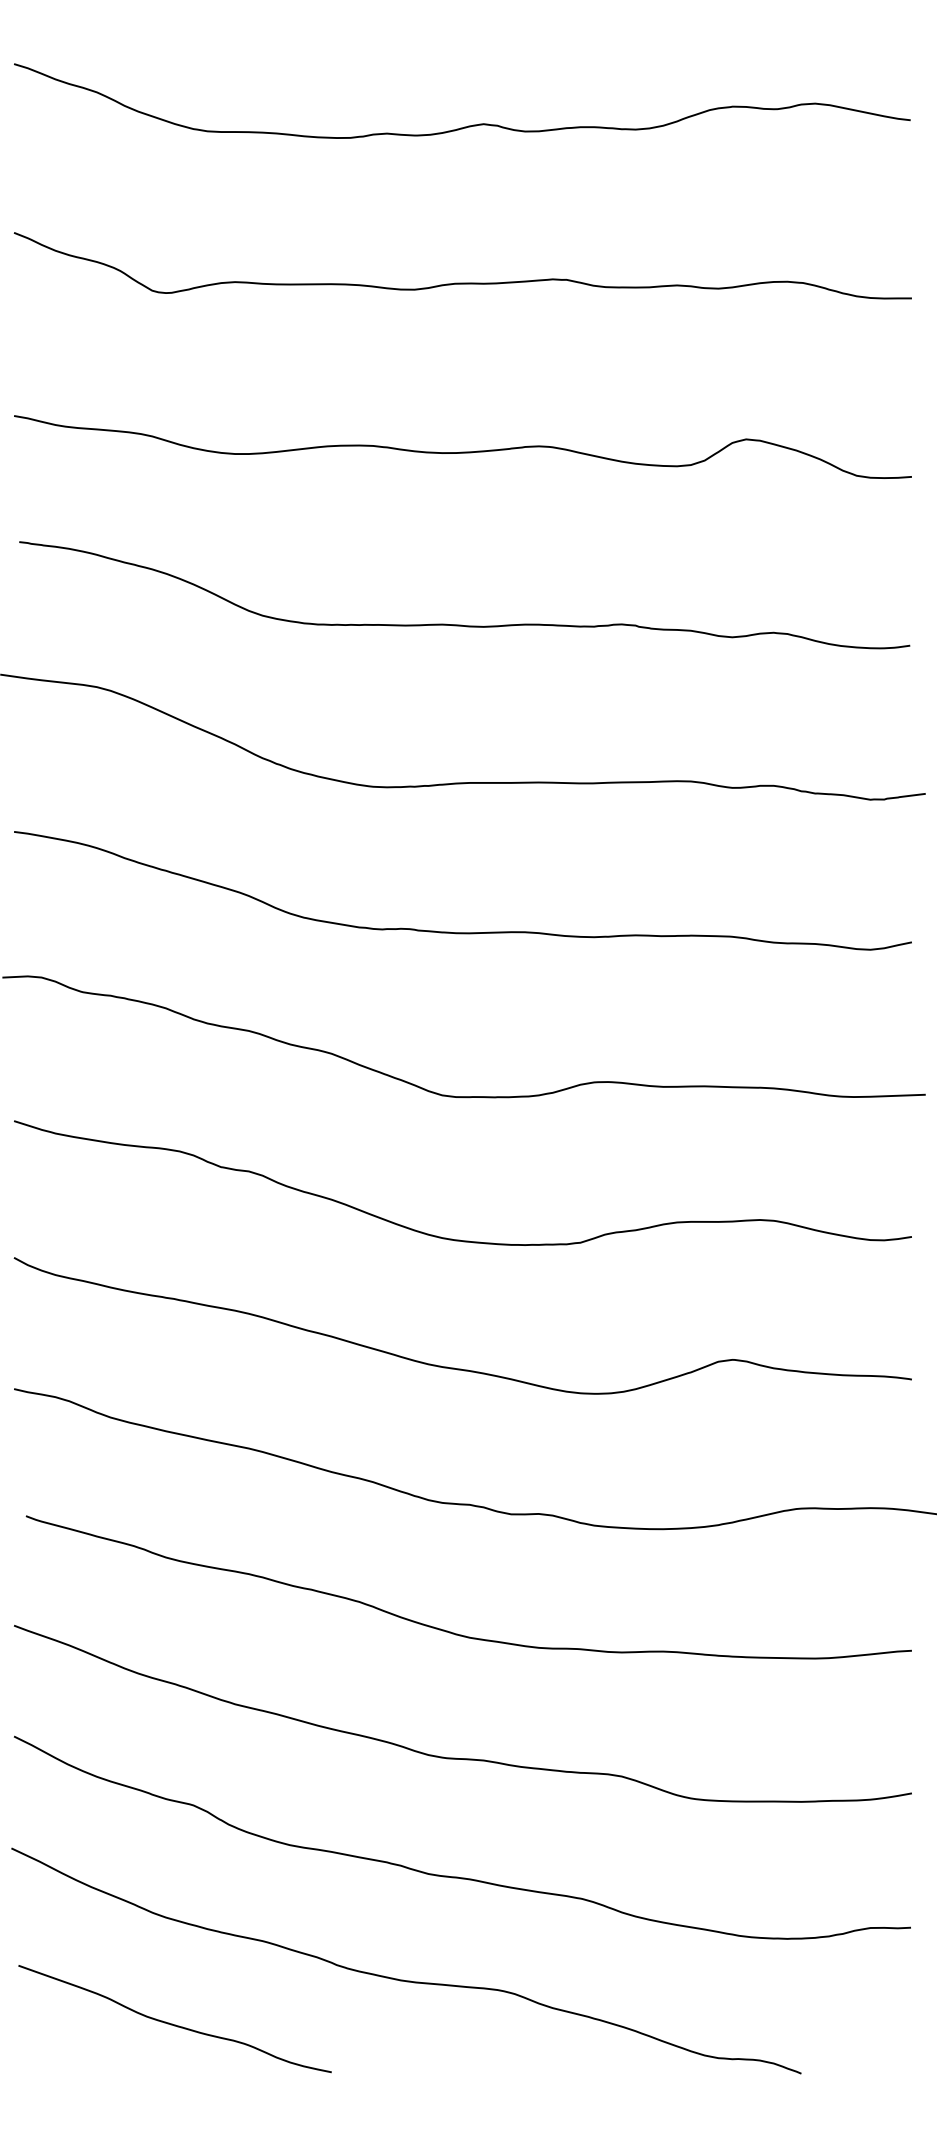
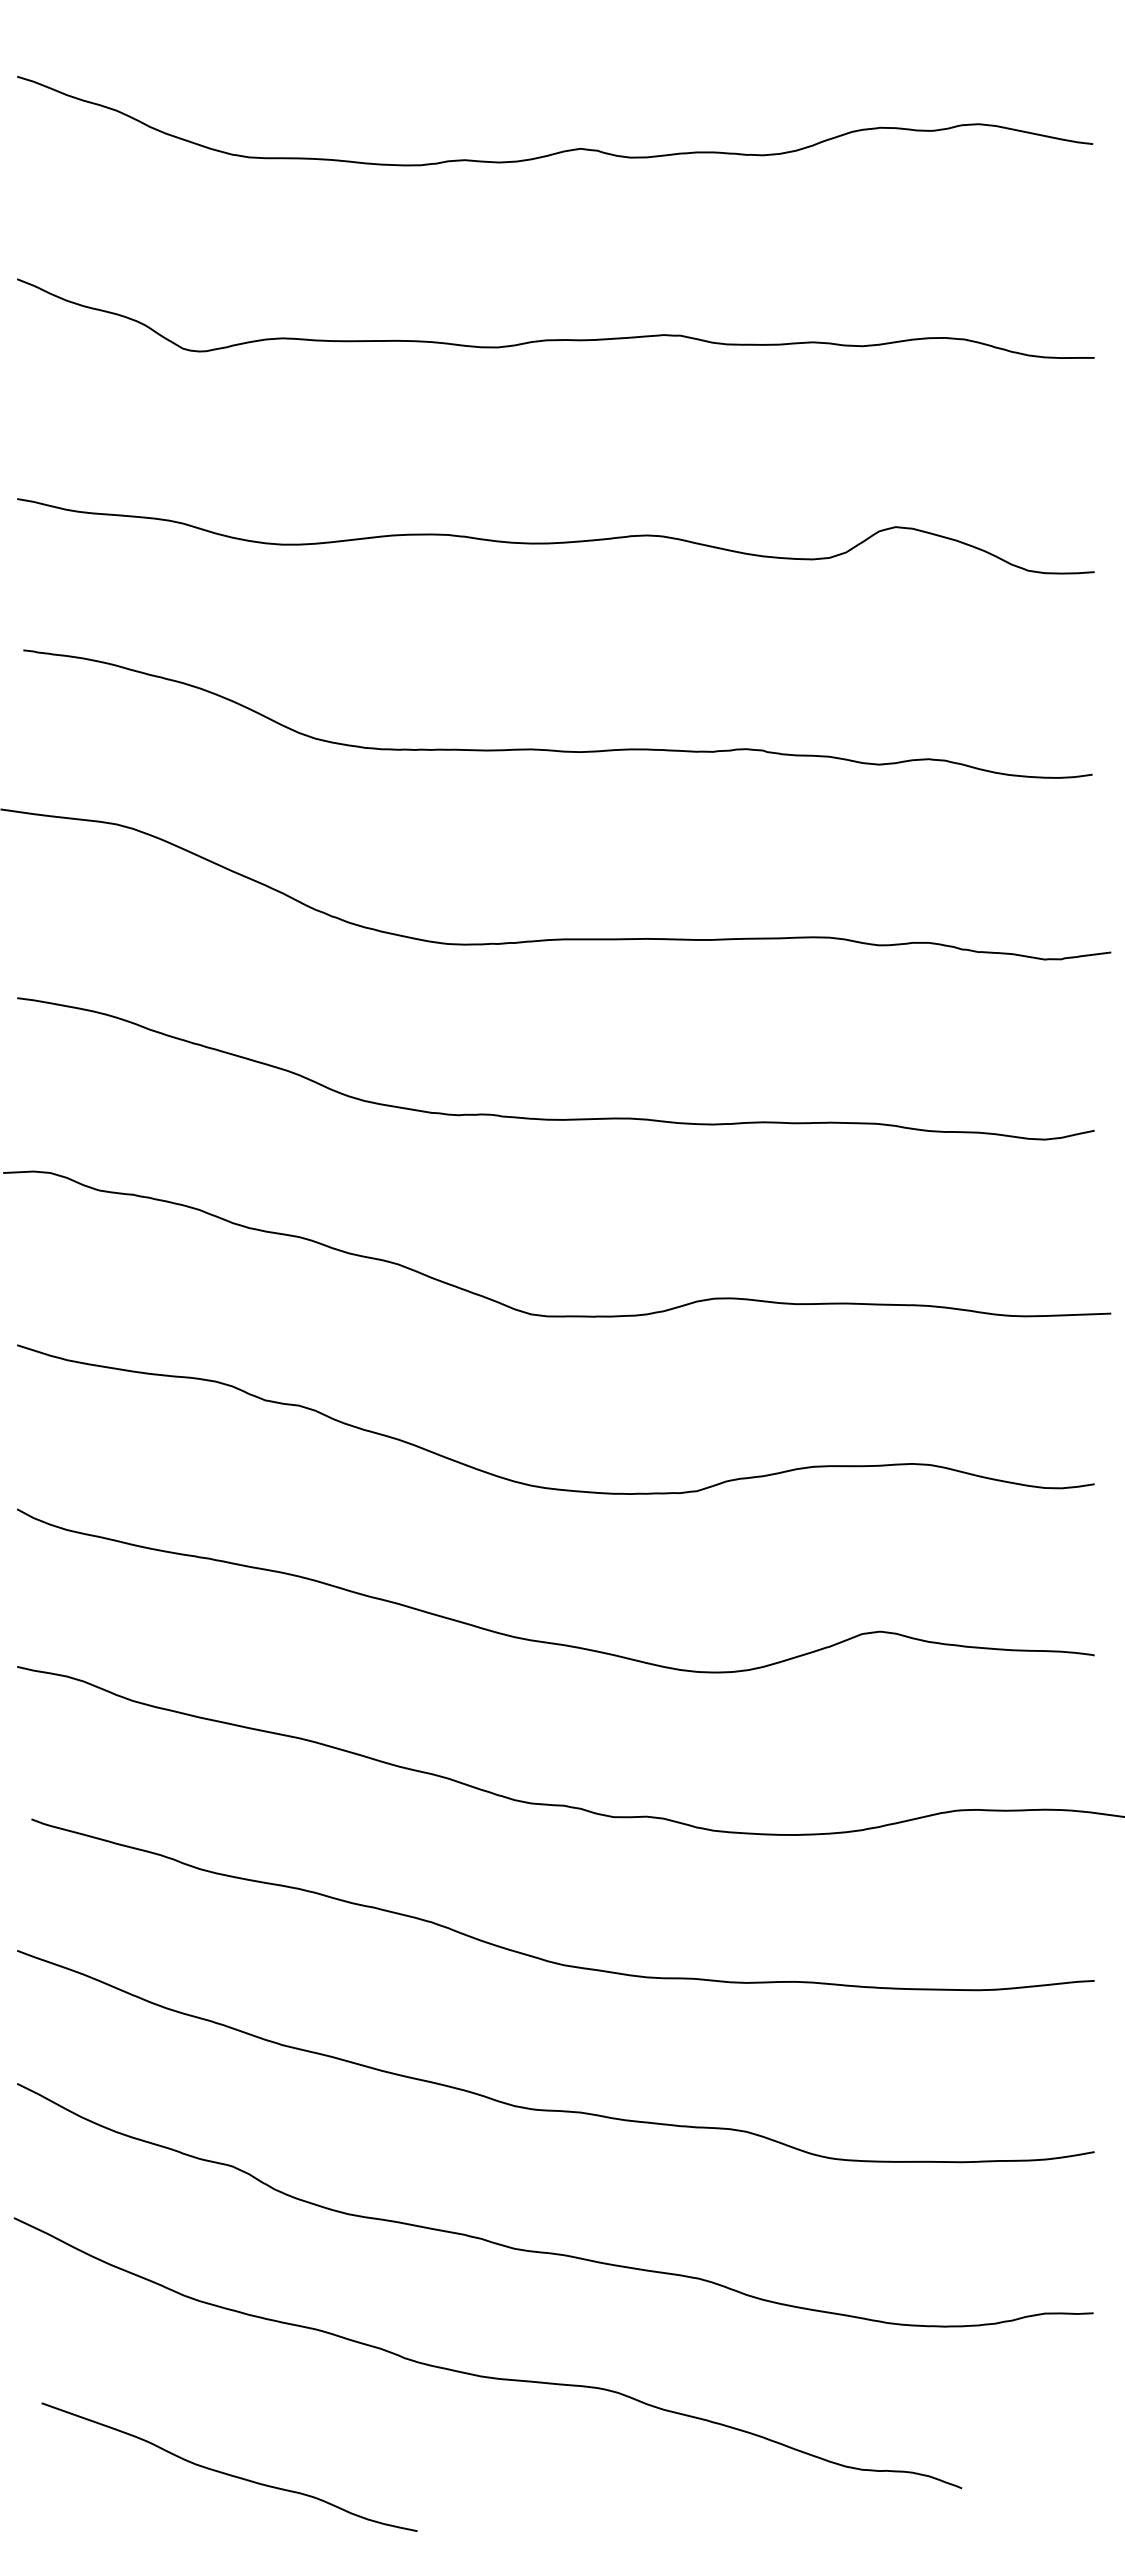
curve: (172, 2023) -> (226, 2472), moved

